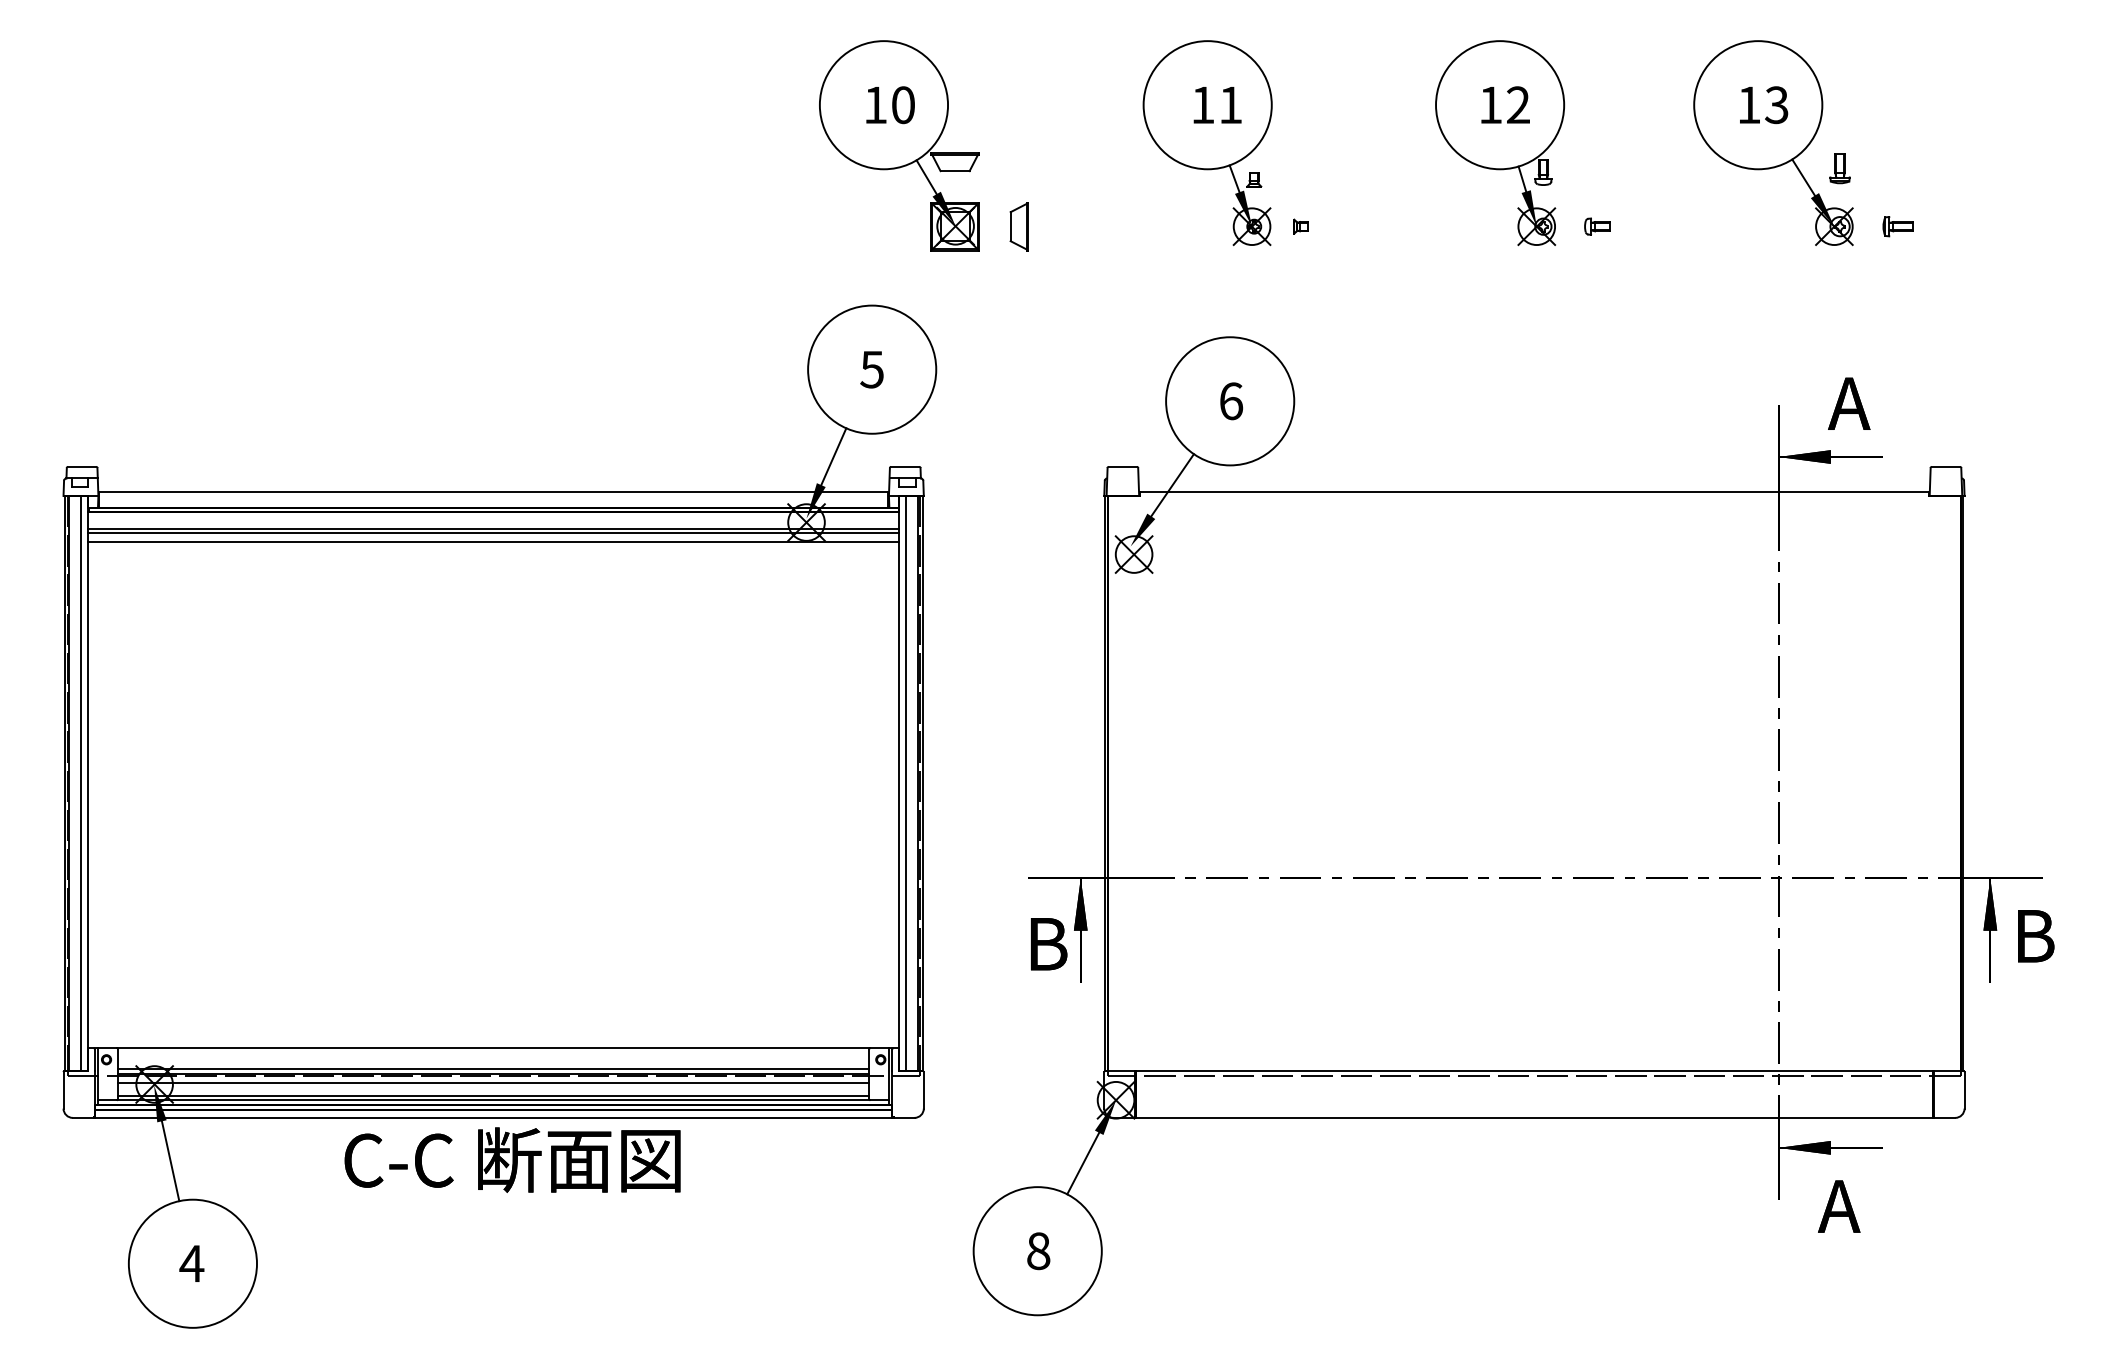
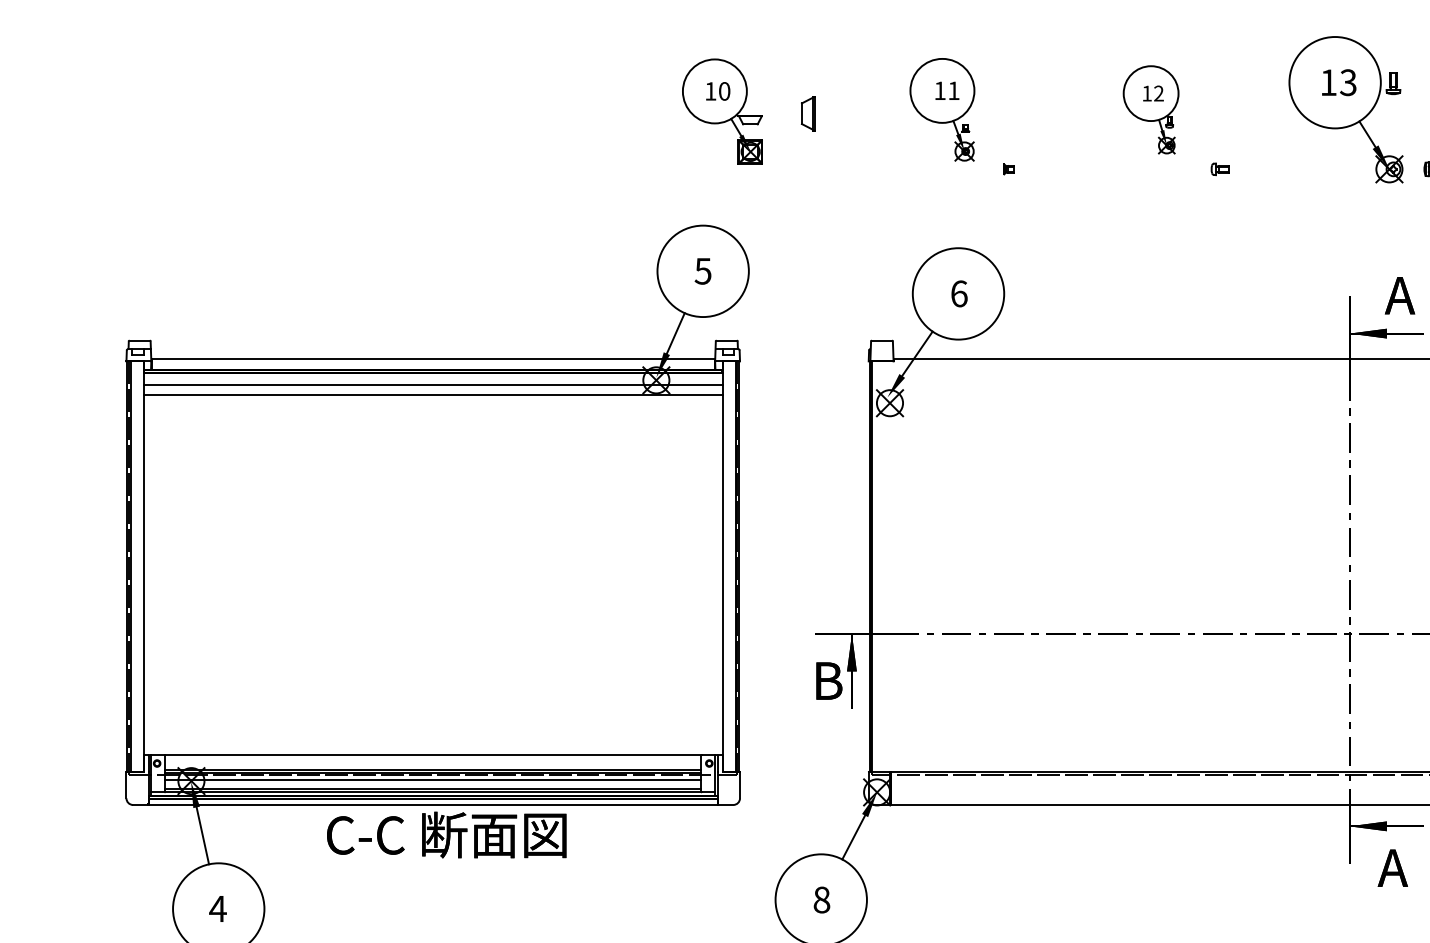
part: (1207, 143) -> (942, 110), size x0.7
part: (1500, 143) -> (1151, 110), size x0.6
part: (899, 145) -> (722, 111), size x0.7
part: (1839, 168) -> (1393, 83), moved
part: (1018, 226) -> (807, 113), moved
line: (493, 532) -> (433, 387), removed
line: (80, 783) -> (138, 566), removed
line: (906, 783) -> (727, 566), removed

